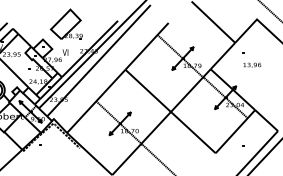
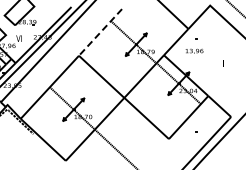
line: (147, 46) -> (100, 32), solid -> dashed
text: (252, 64) -> (194, 50), moved

